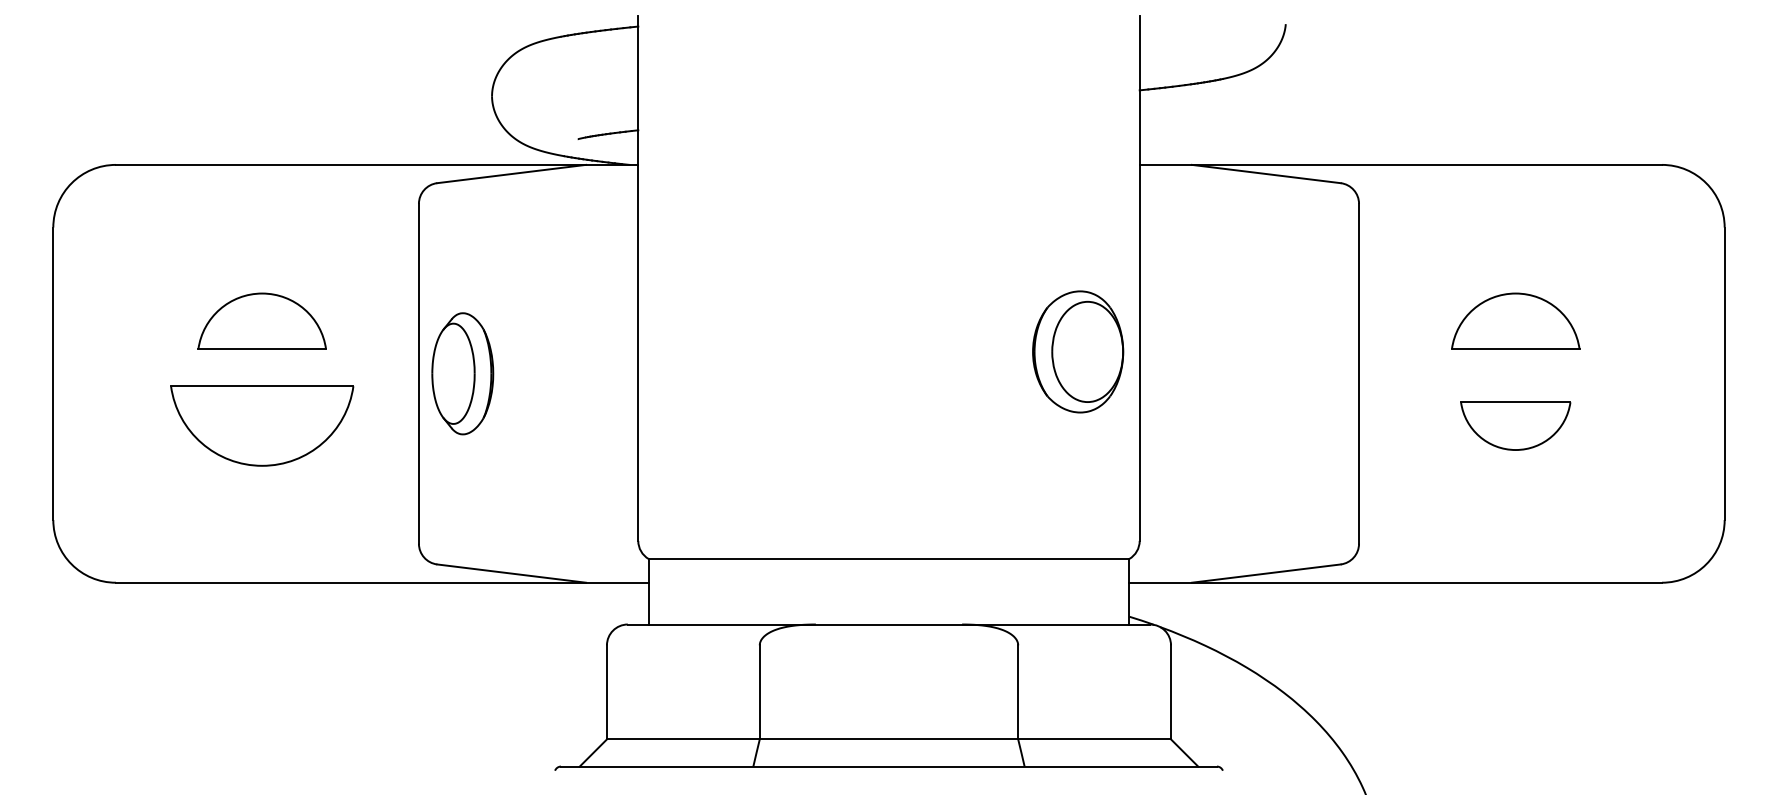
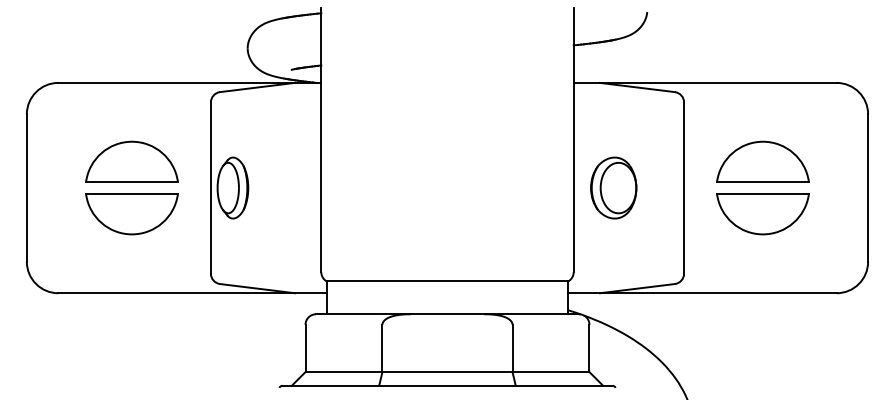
part: (261, 321) -> (131, 161), size x1.43
part: (1514, 321) -> (762, 161), size x1.43
part: (1077, 350) -> (613, 187), moved
part: (1514, 426) -> (762, 214), size x1.67

